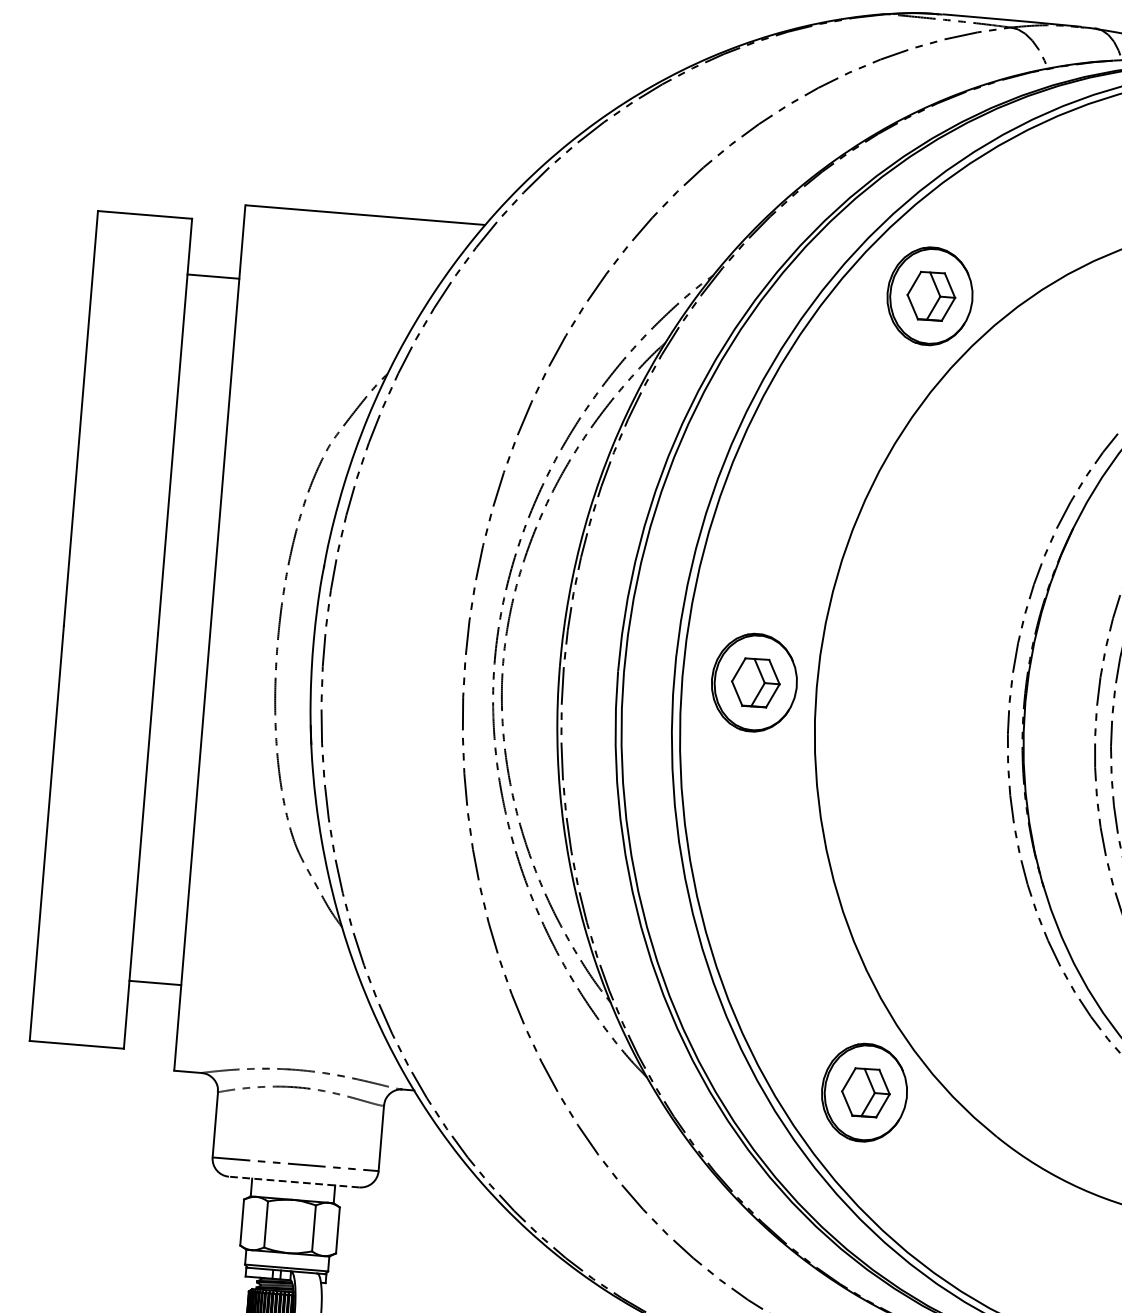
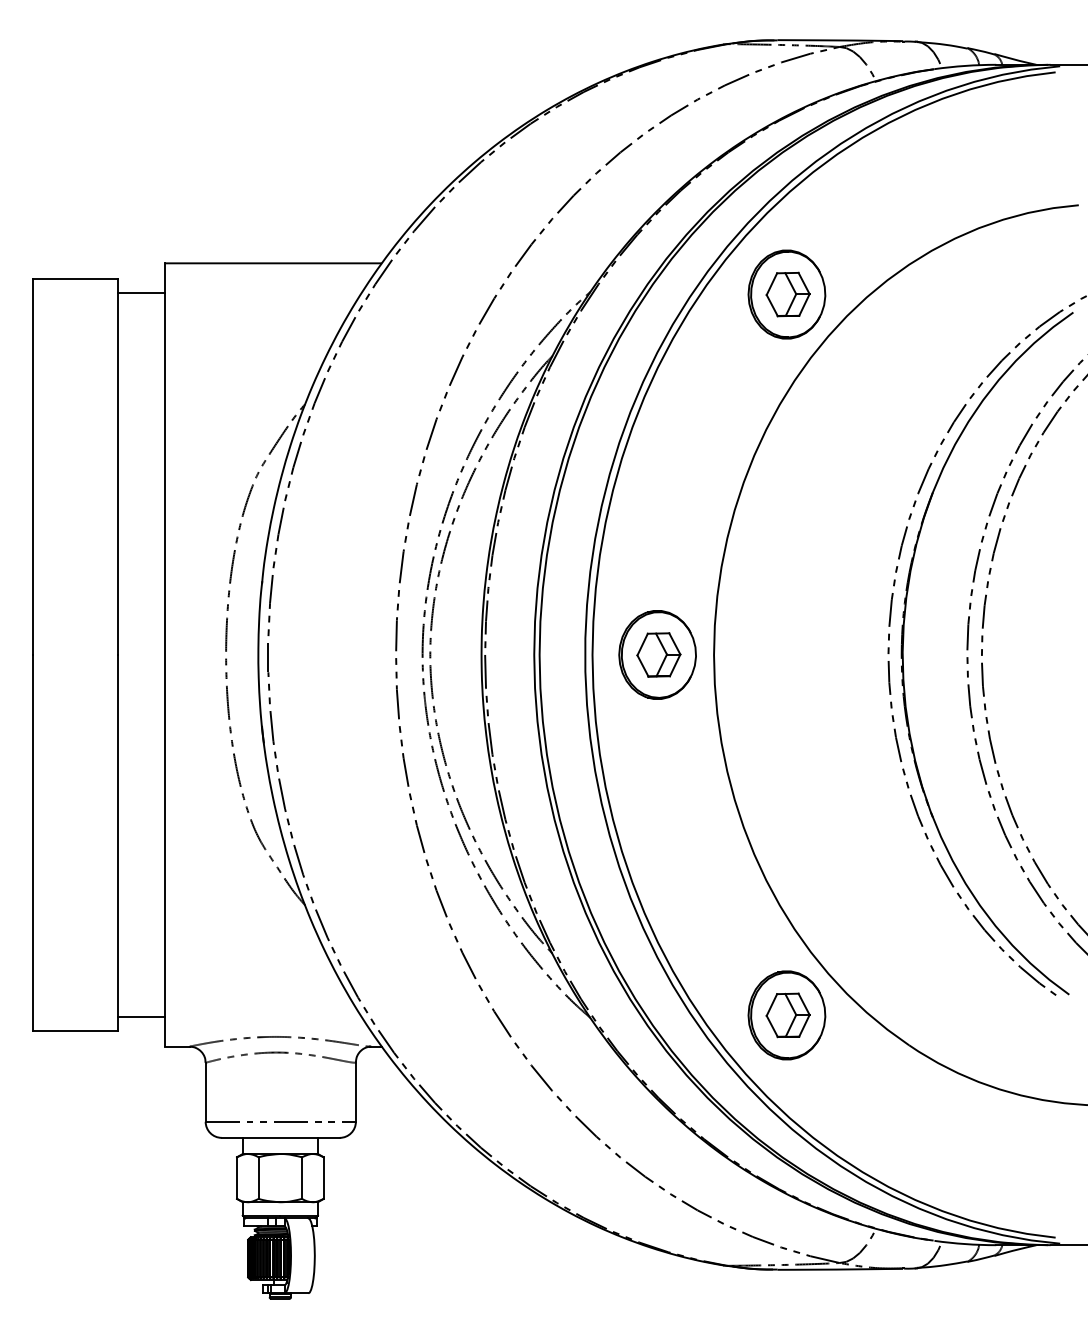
line: (212, 276) -> (140, 292), moved
line: (154, 983) -> (140, 1017), moved
line: (293, 1181) -> (280, 1137), dashed -> solid

